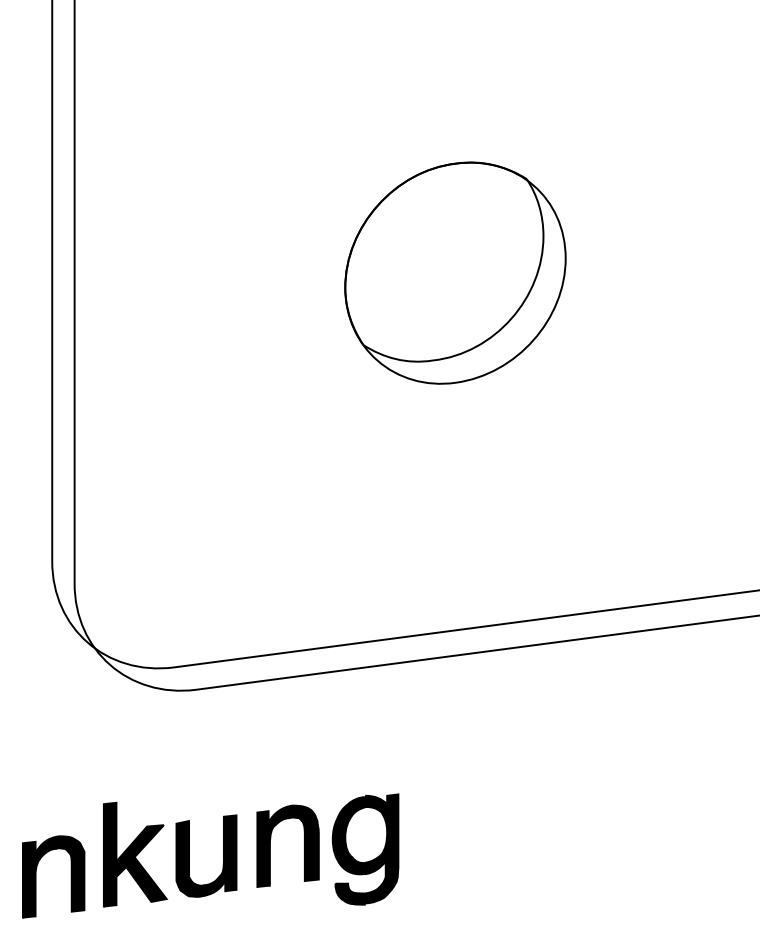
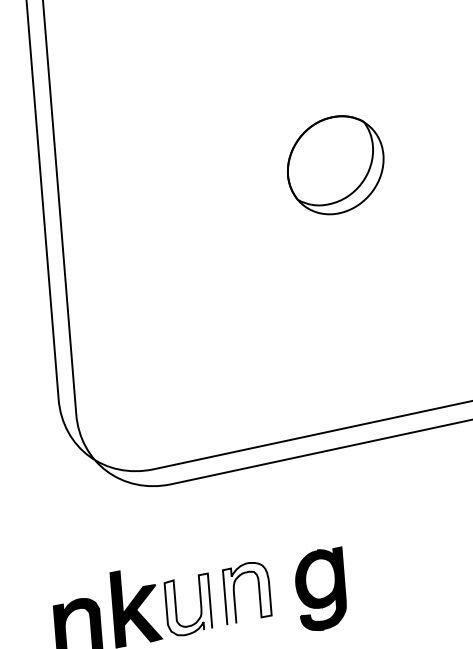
part: (455, 272) -> (335, 164), size x0.6
fill: (287, 846) -> (246, 593), removed
part: (365, 849) -> (320, 589), moved
fill: (206, 855) -> (188, 604), removed

